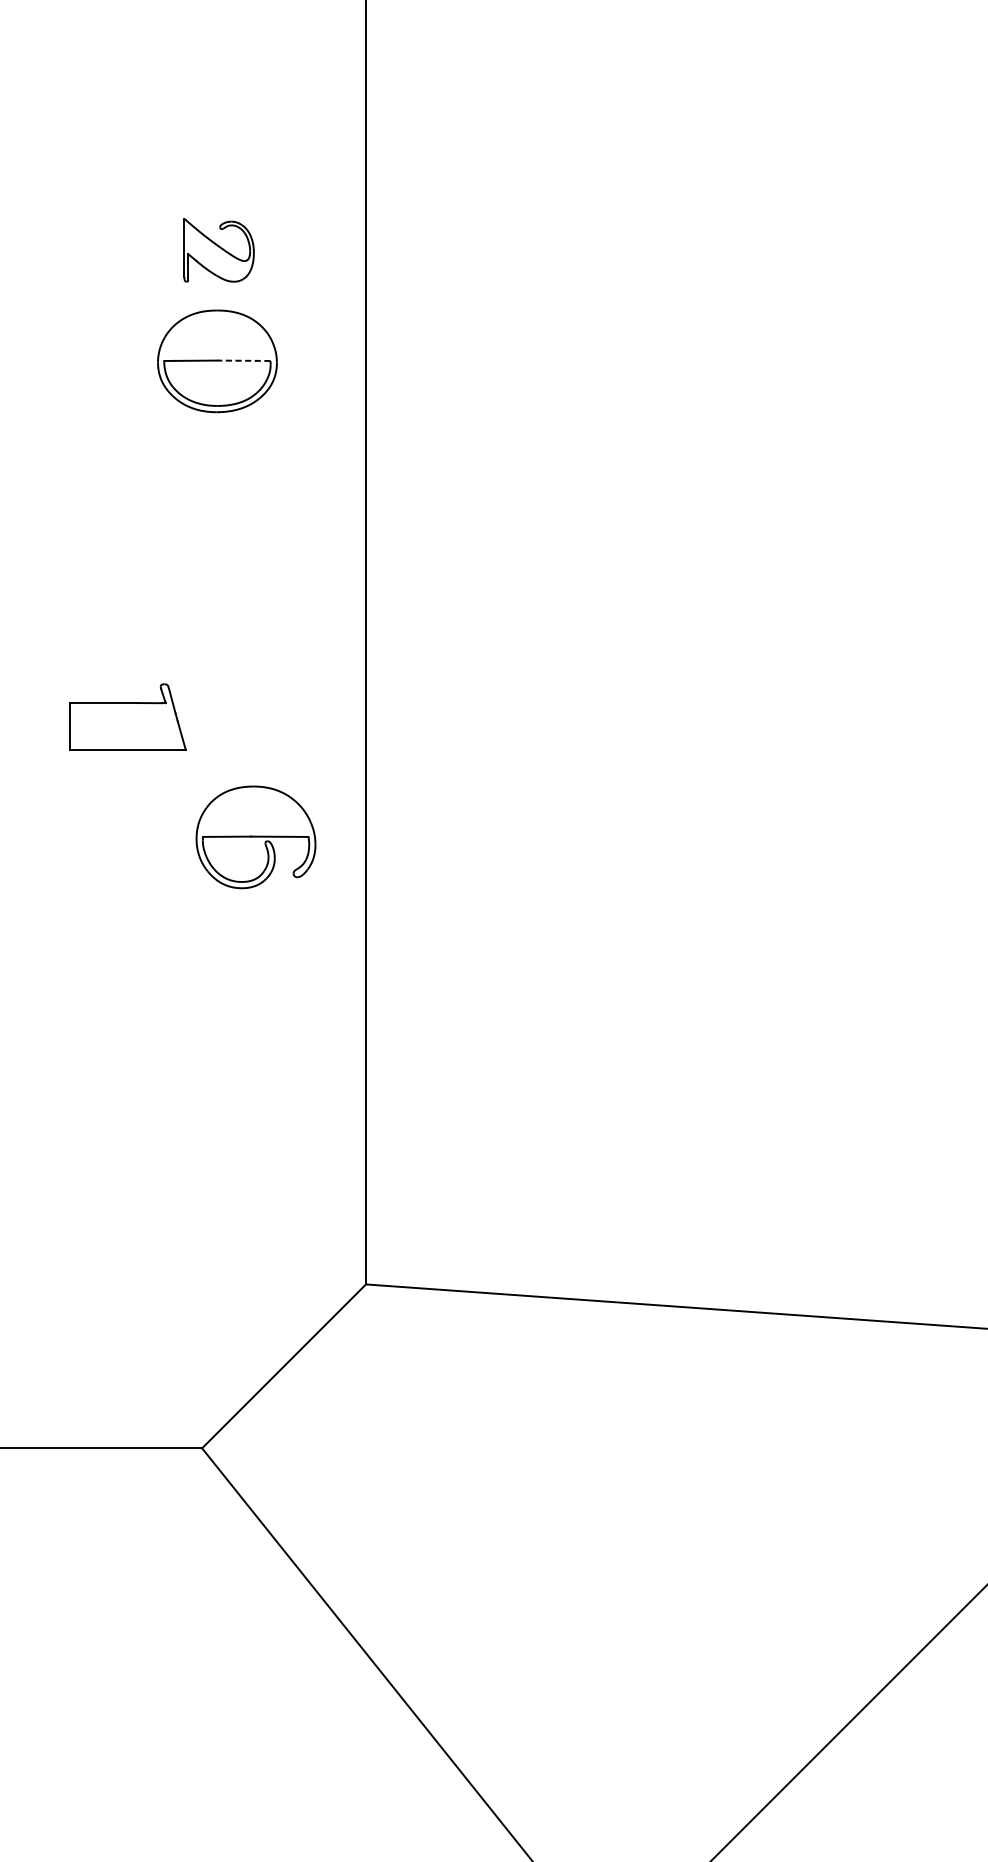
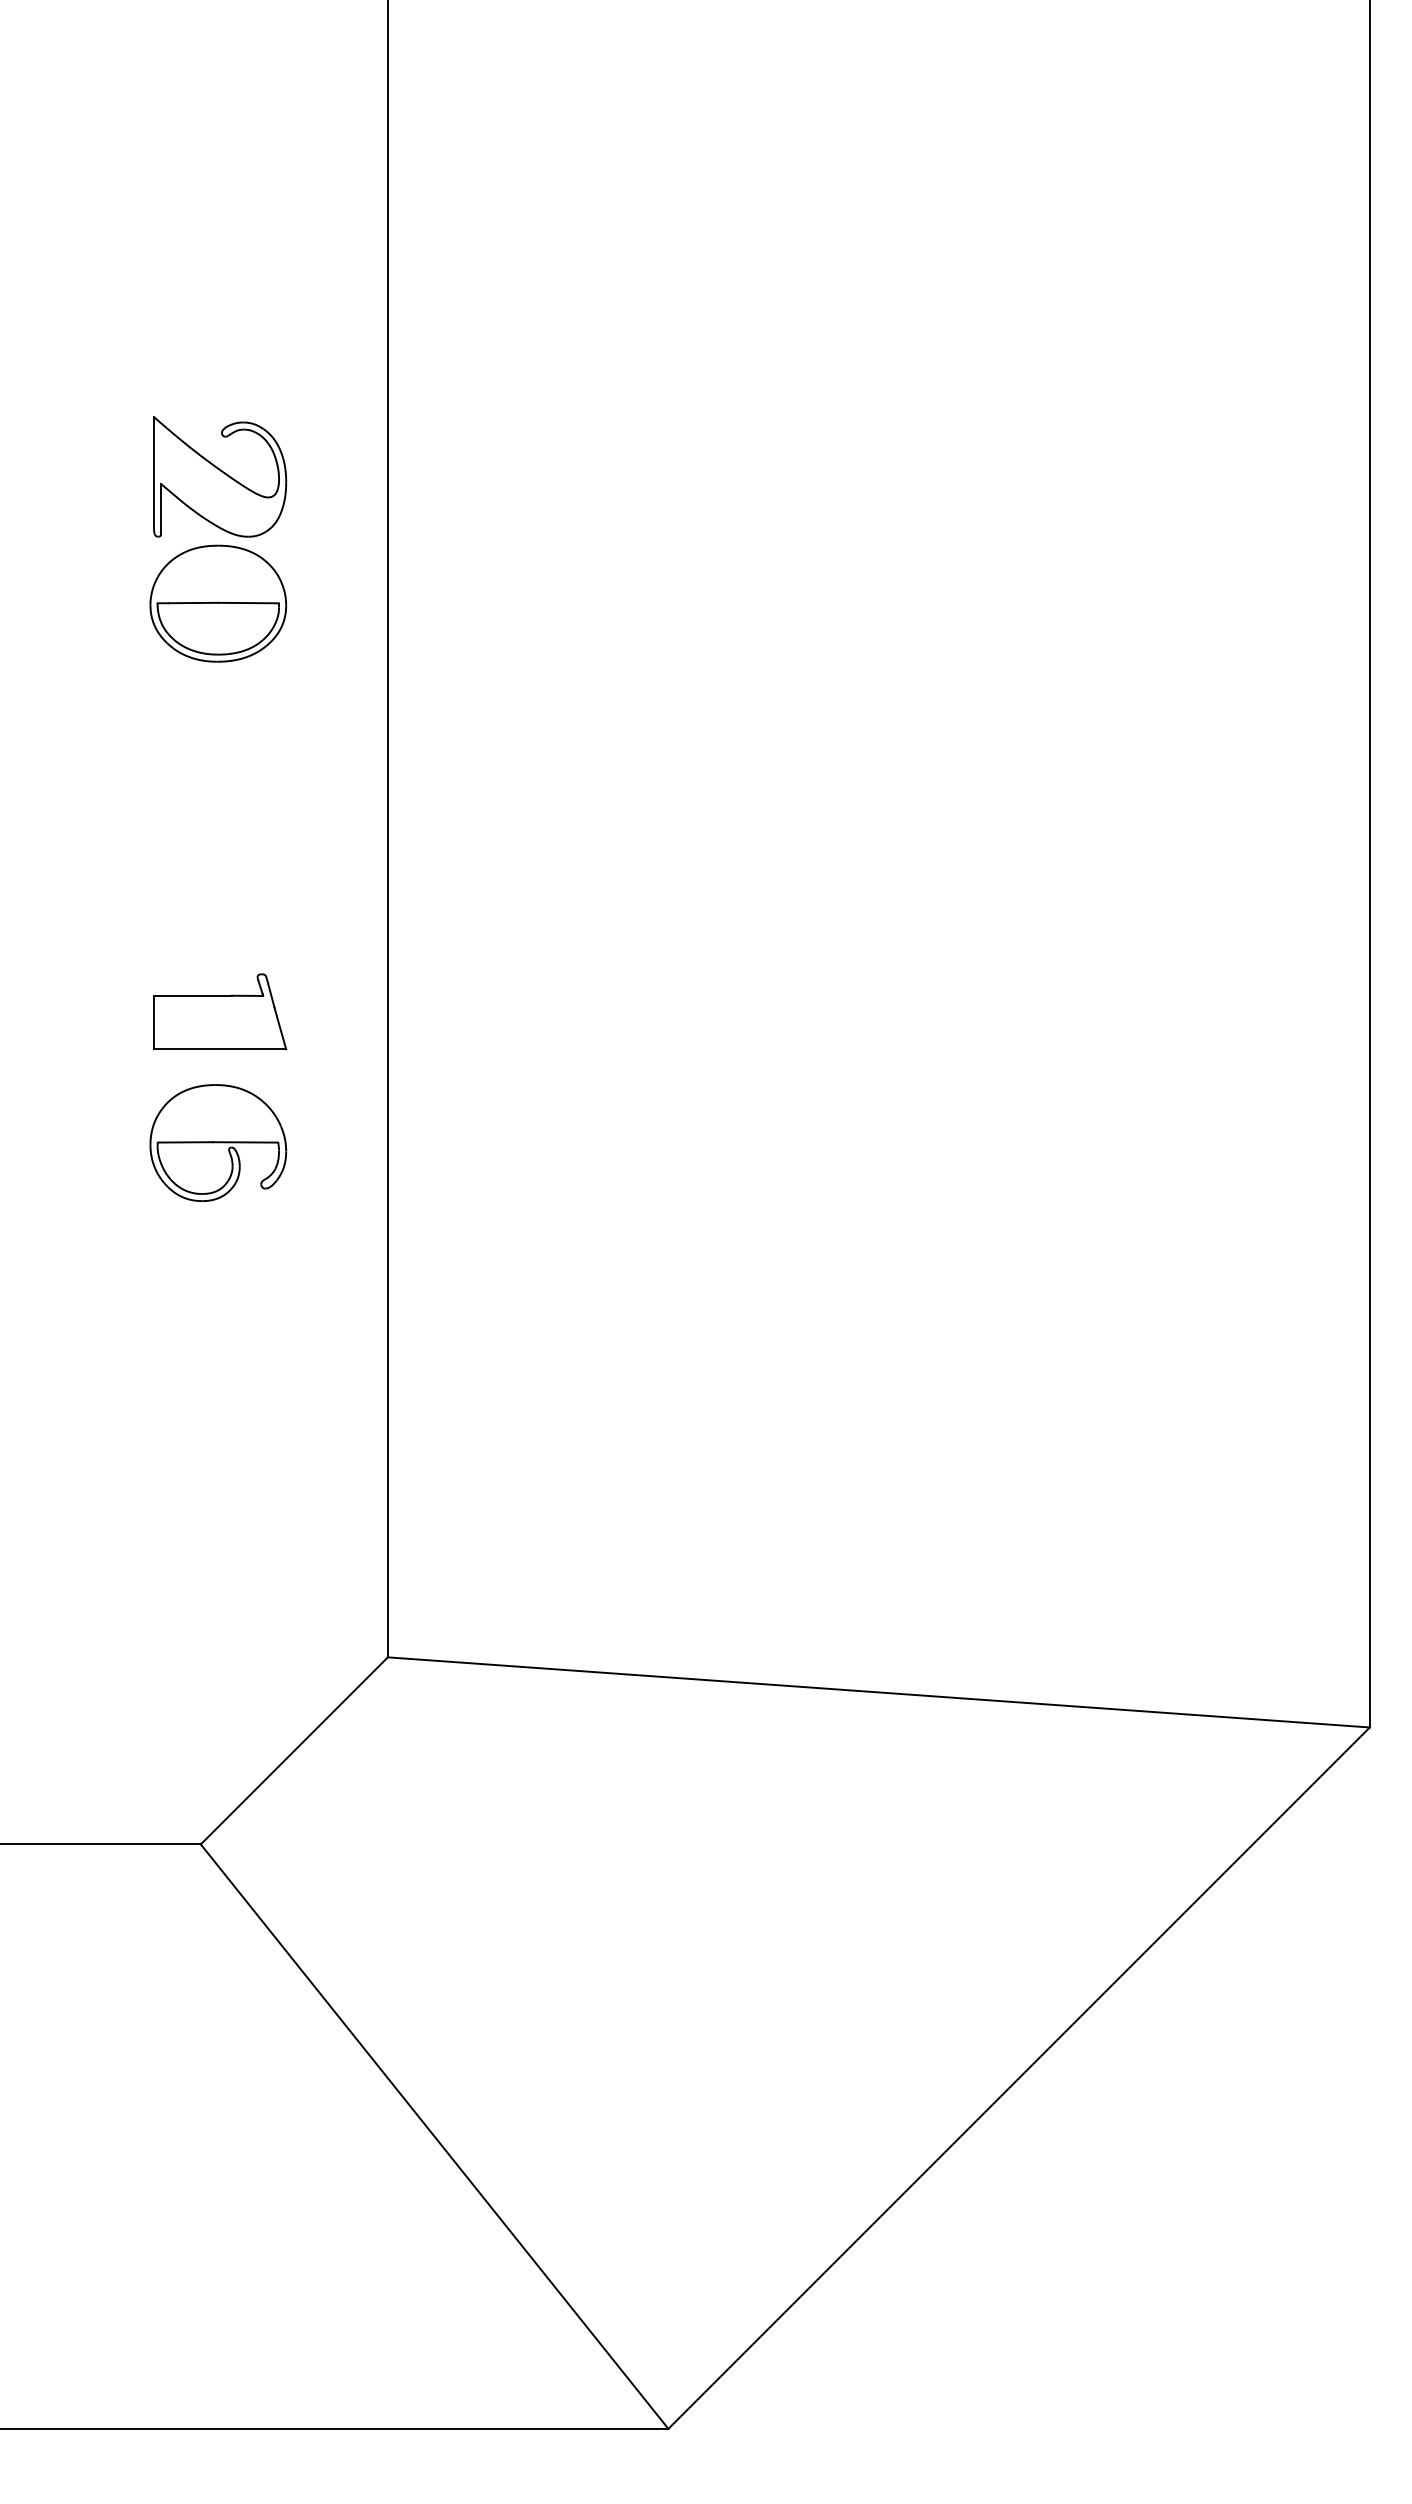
part: (219, 249) -> (220, 476), size x1.67
line: (243, 361) -> (248, 603), dashed -> solid
part: (128, 716) -> (220, 1011), moved
part: (256, 836) -> (218, 1142), moved

